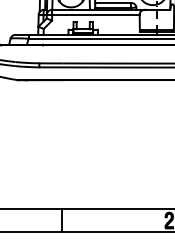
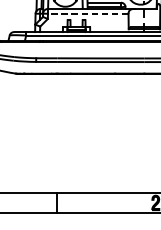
line: (95, 15) -> (87, 14), solid -> dashed

